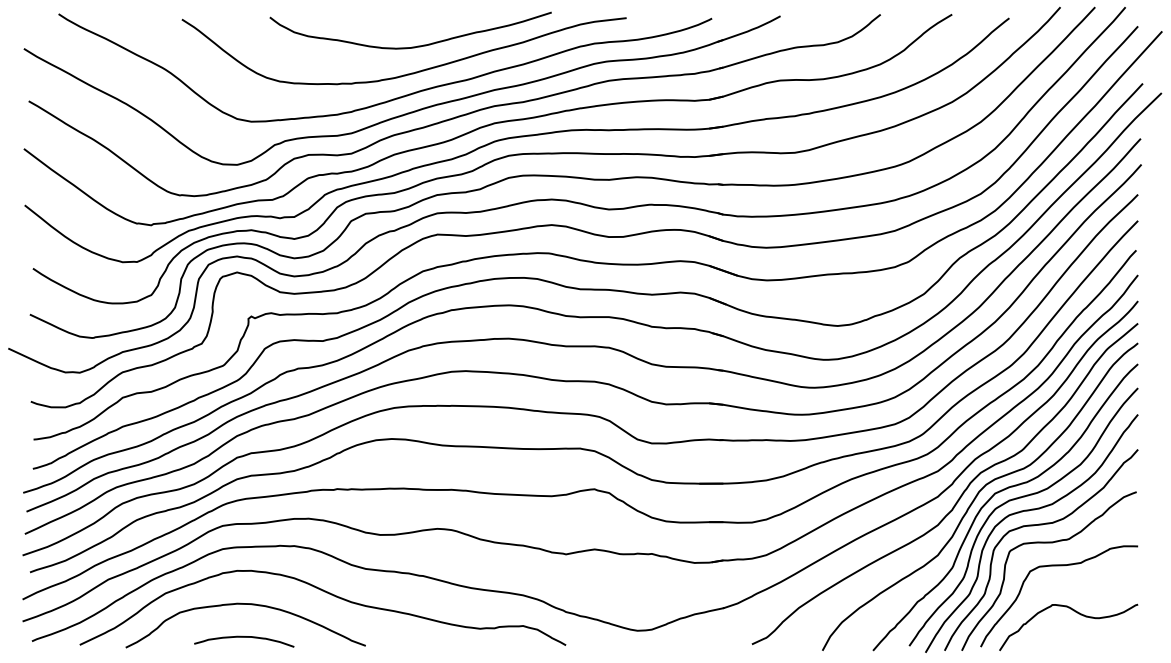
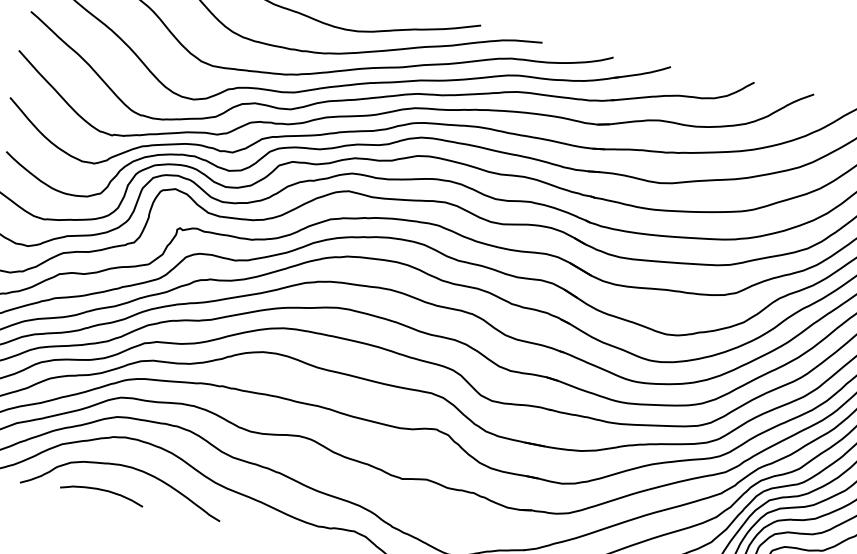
curve: (244, 637) -> (103, 490), moved

